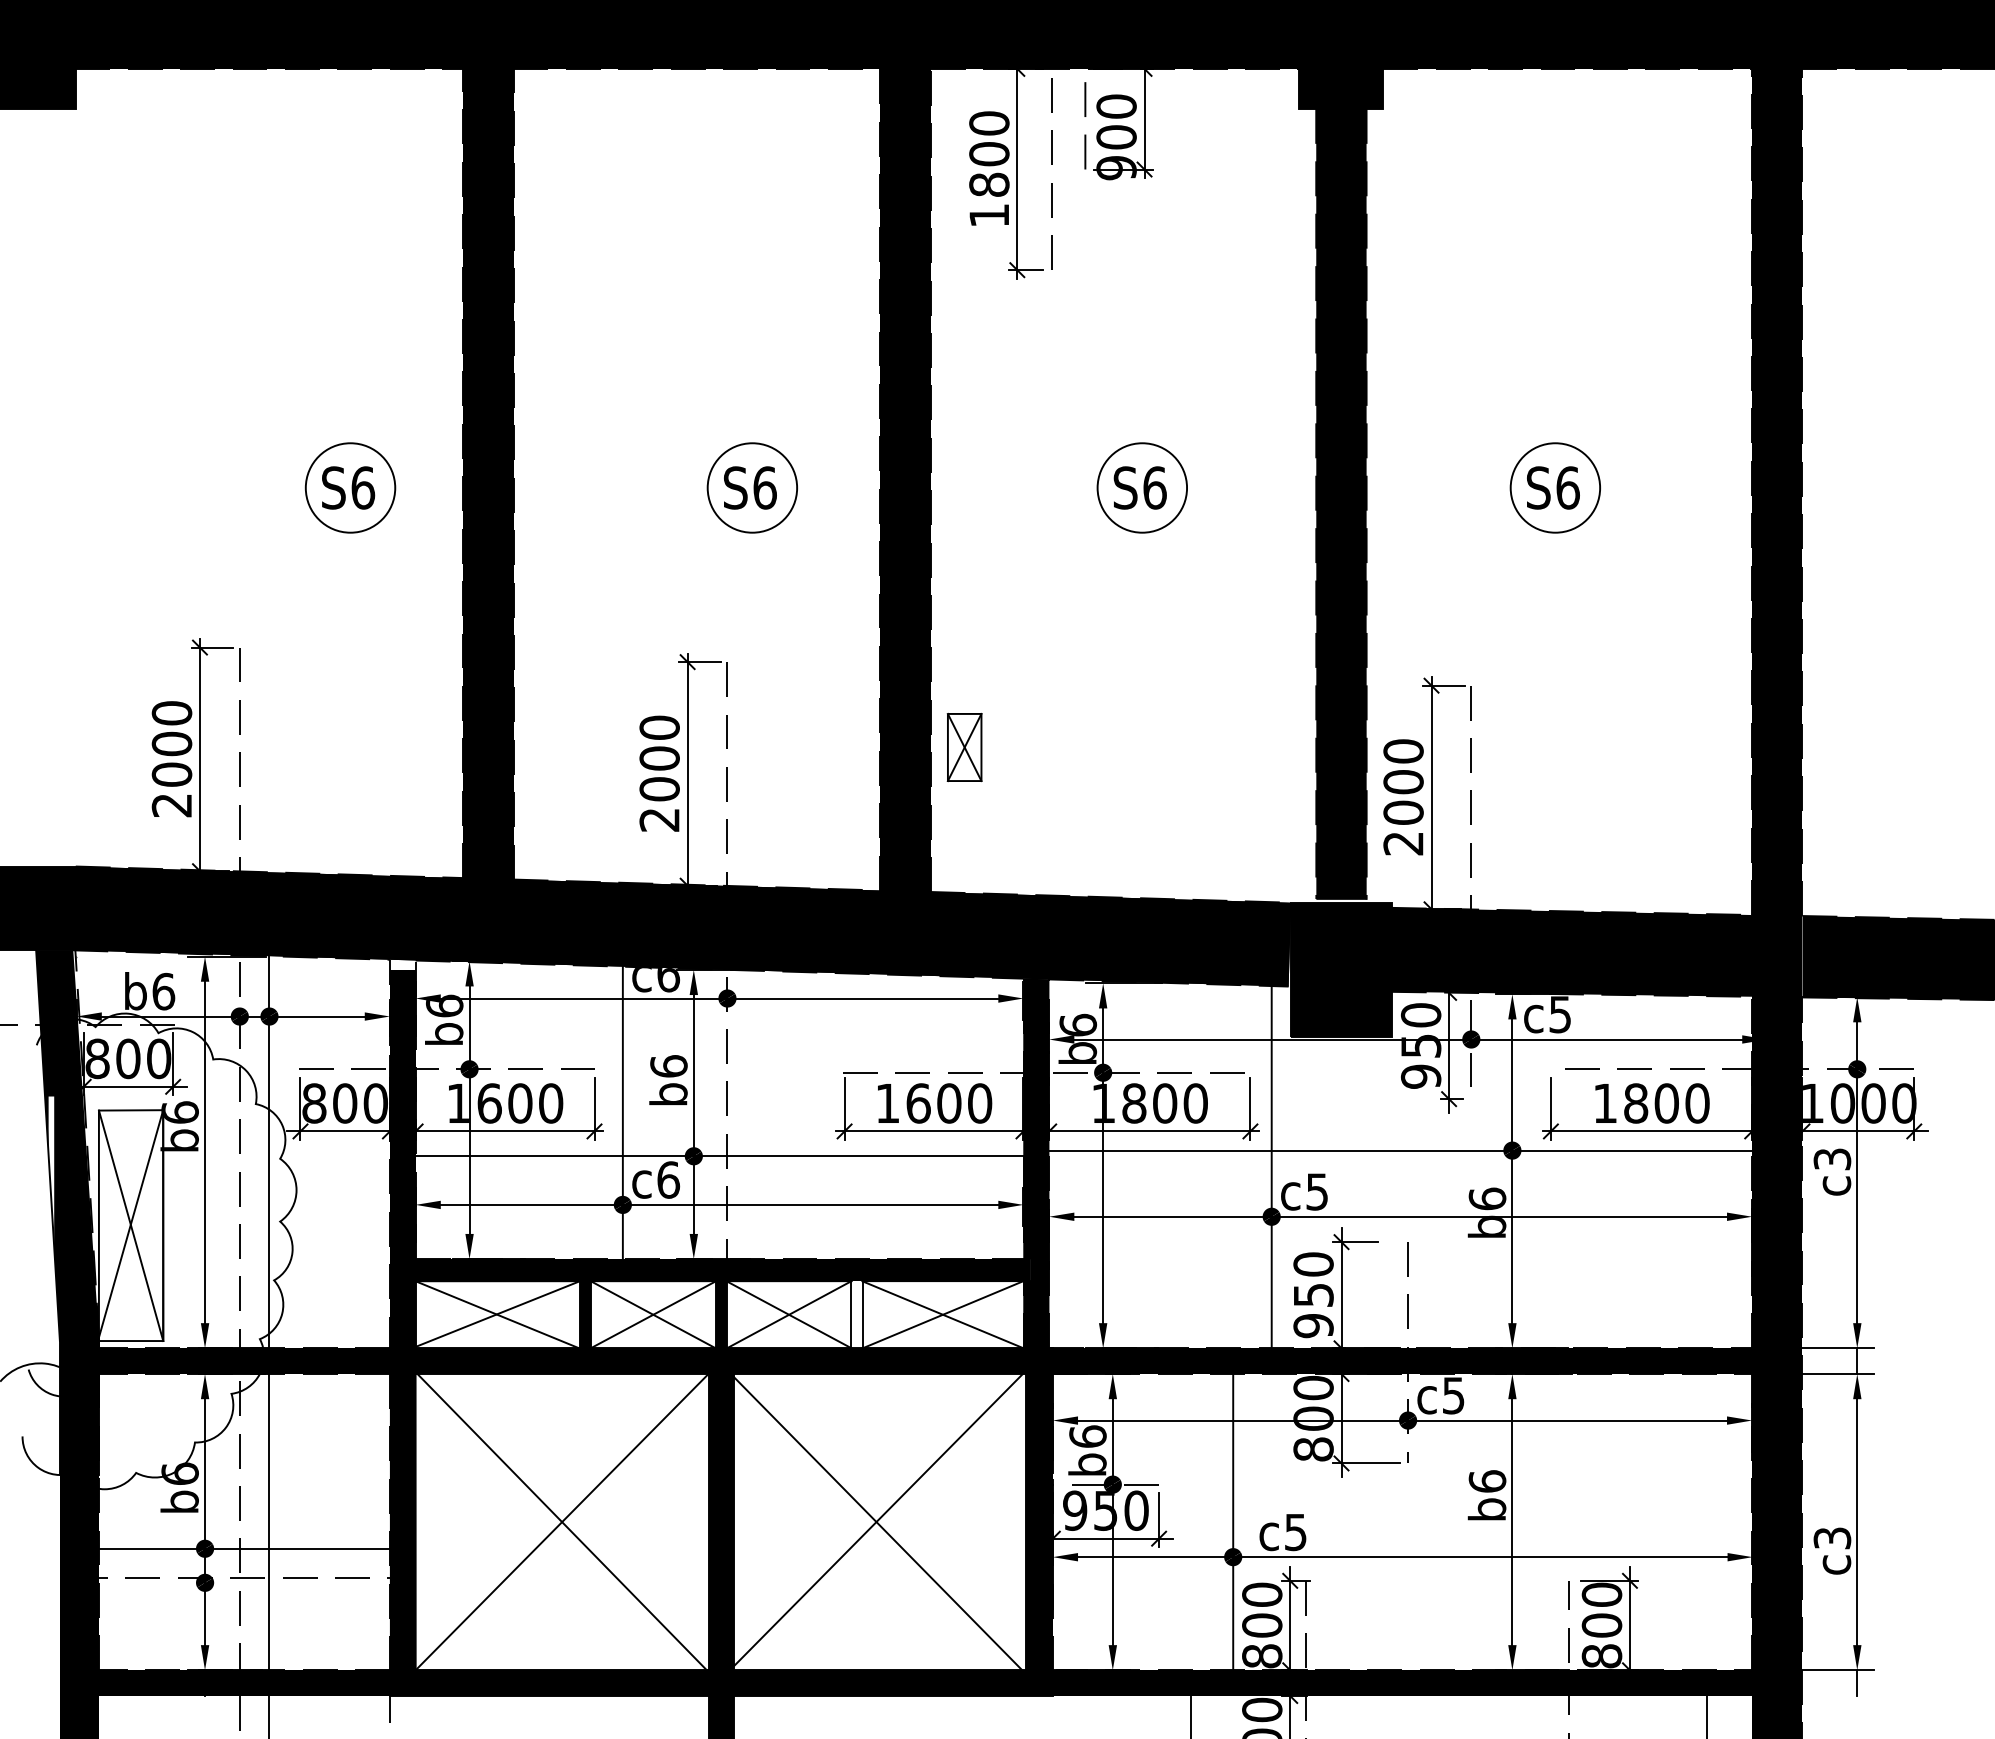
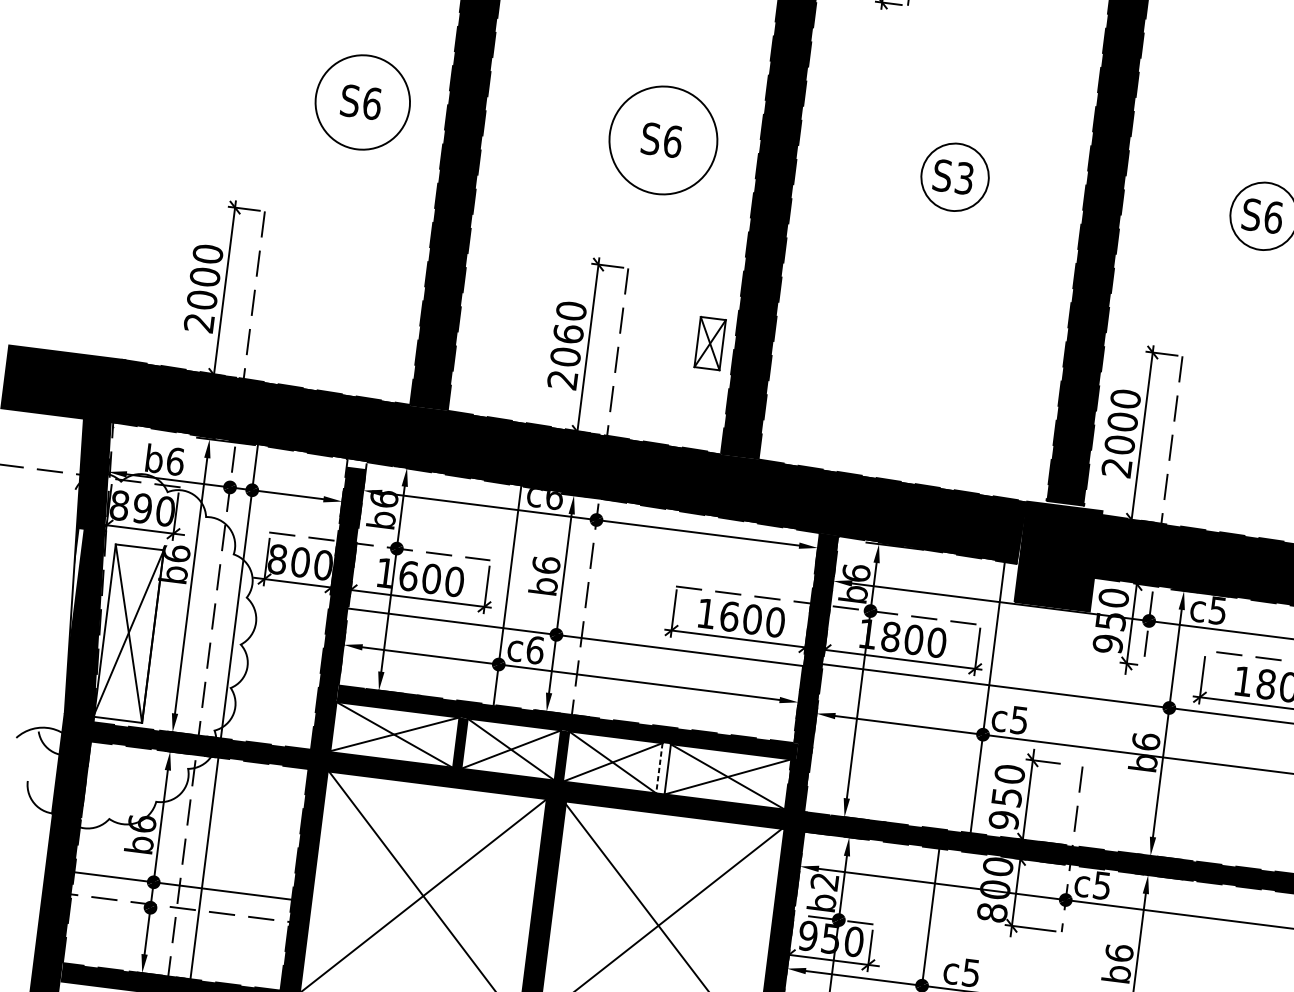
circle: (350, 487) -> (362, 102), size x1.4
circle: (752, 487) -> (663, 140), size x1.6
text: (1154, 487) -> (964, 178), S6 -> S3
part: (964, 747) -> (710, 343), moved
text: (659, 758) -> (568, 334), 2000 -> 2060
text: (128, 1058) -> (142, 508), 800 -> 890
line: (851, 1314) -> (659, 768), solid -> dashed
text: (1087, 1436) -> (824, 881), b6 -> b2

